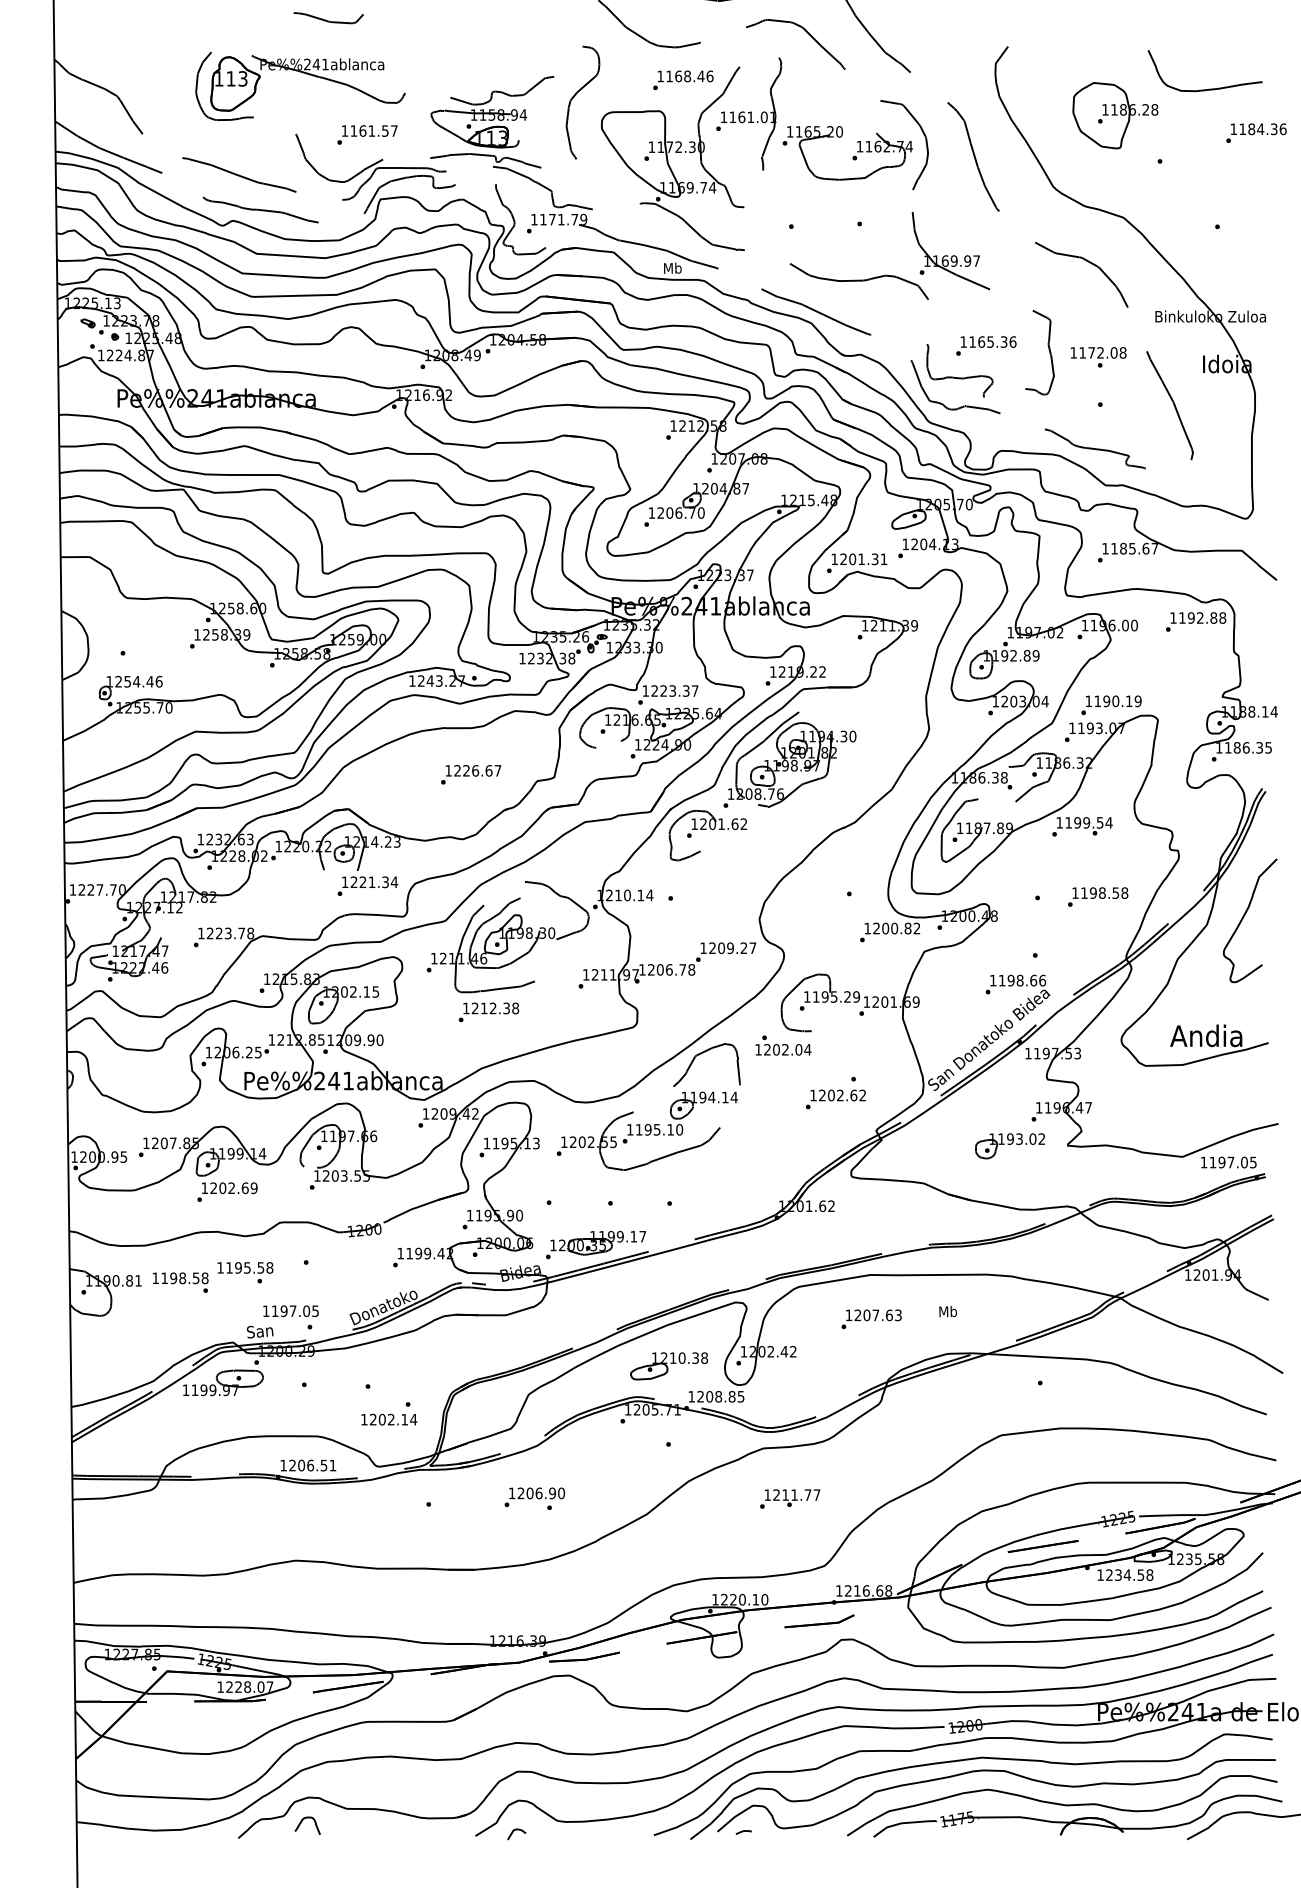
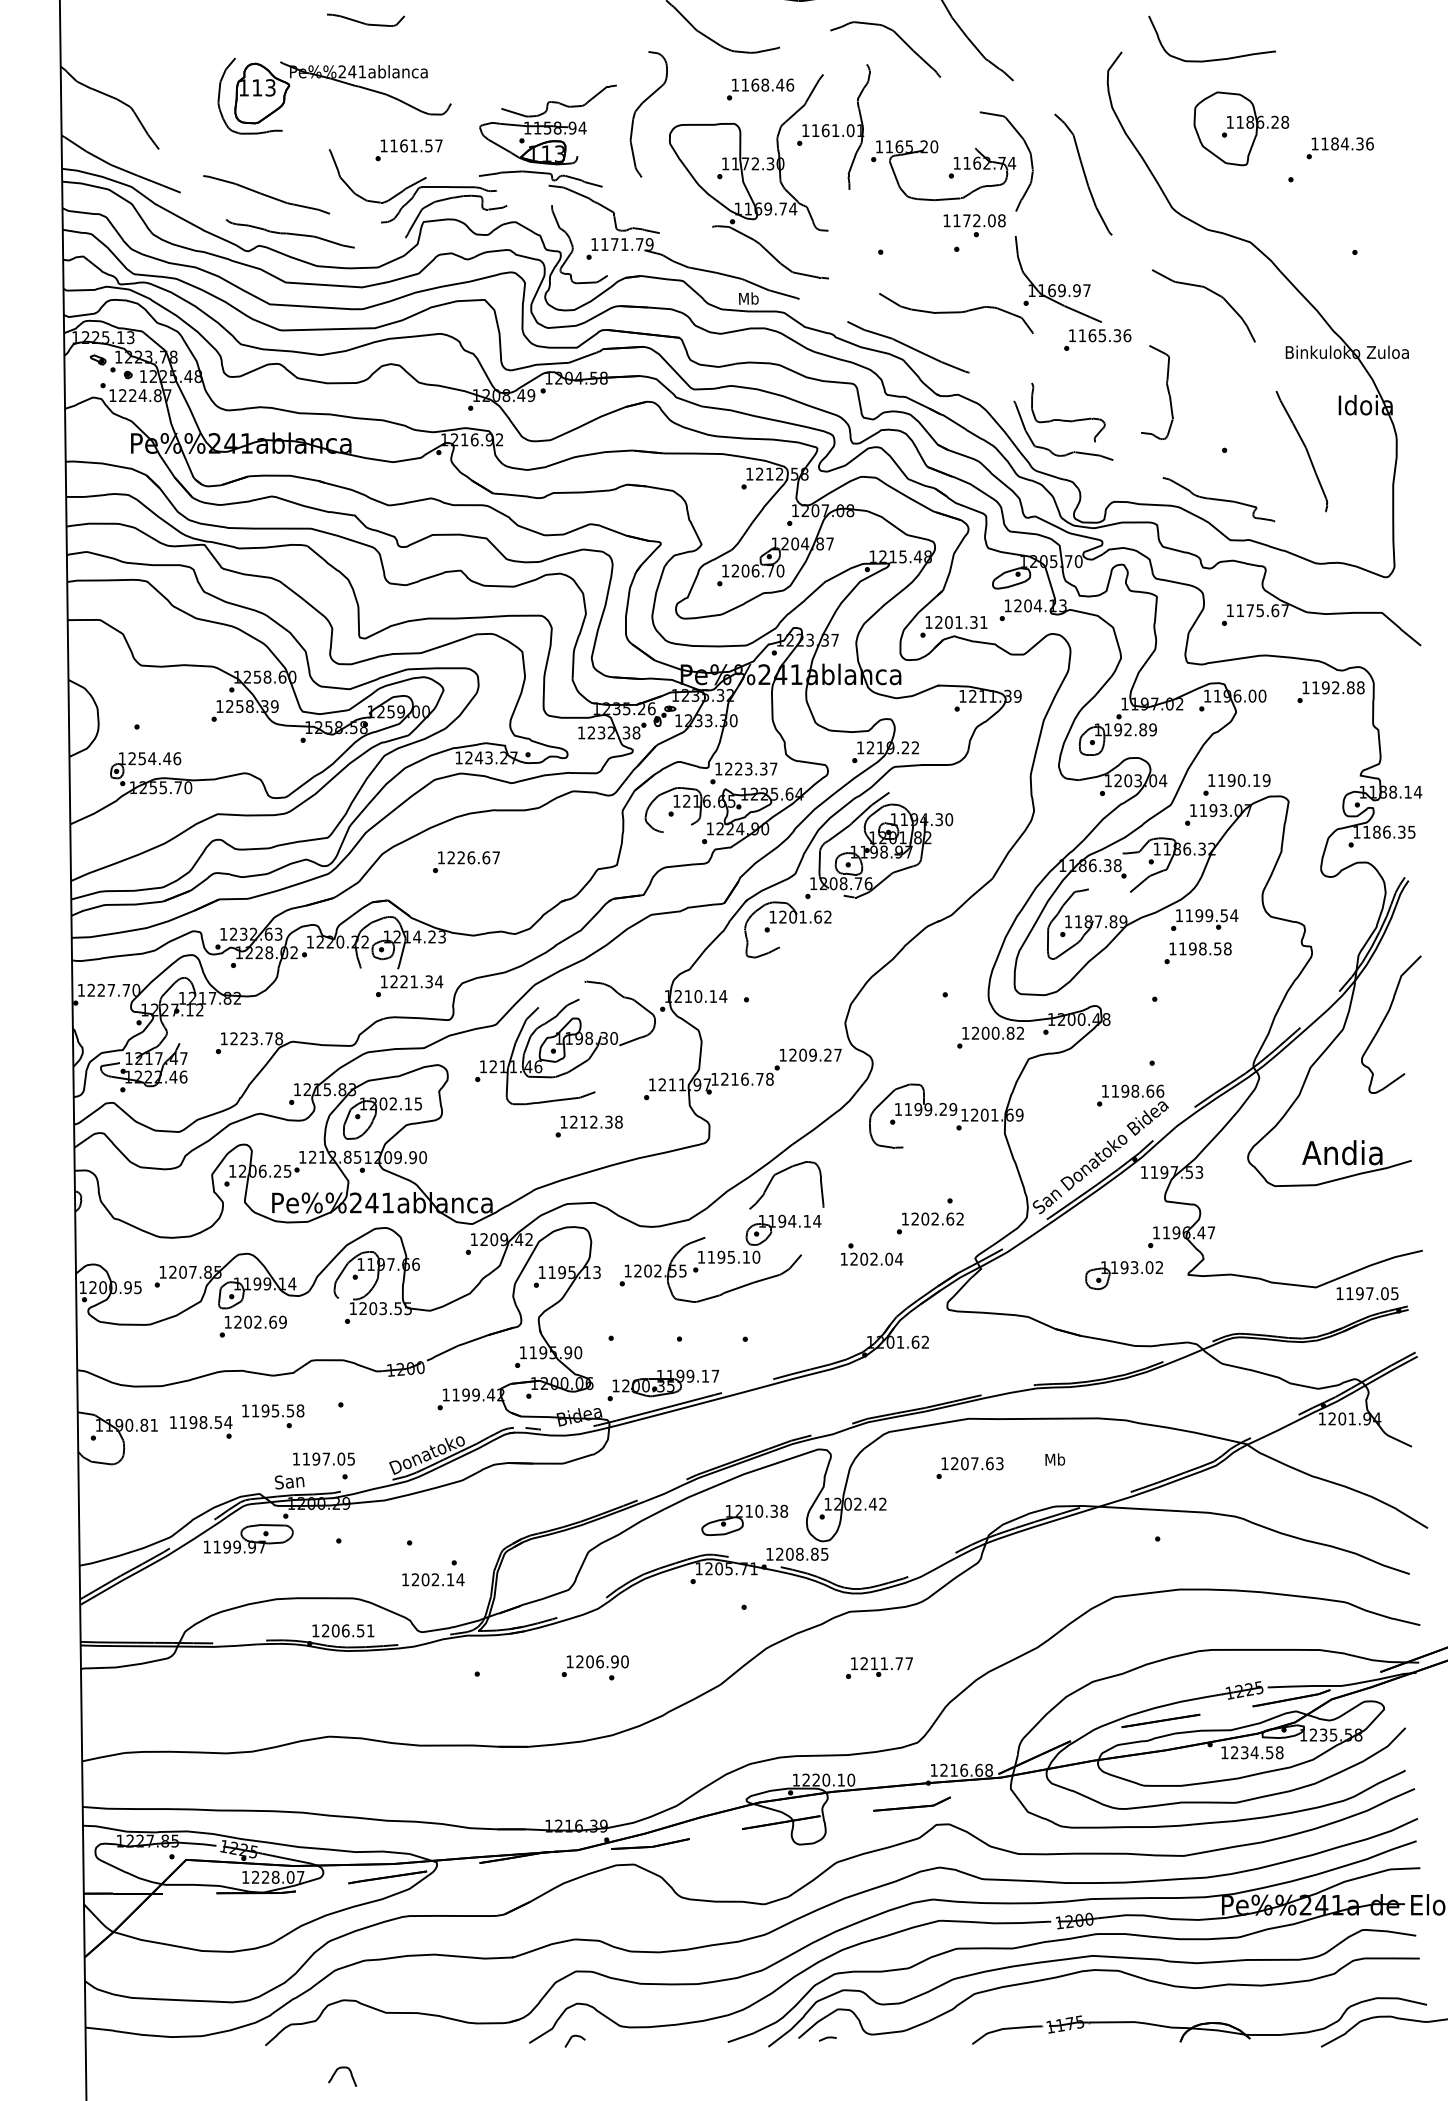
curve: (1204, 89) -> (1211, 59), moved
text: (1255, 133) -> (1339, 148), moved
text: (986, 345) -> (1097, 339), moved
text: (1098, 357) -> (974, 225), moved
text: (1123, 548) -> (1250, 610), 1185.67 -> 1175.67
text: (471, 775) -> (466, 862), moved
text: (1097, 897) -> (1197, 953), moved
text: (659, 969) -> (734, 1078), 1206.78 -> 1216.78
text: (834, 997) -> (928, 1109), 1195.29 -> 1199.29
text: (488, 1012) -> (588, 1126), moved
text: (783, 1045) -> (872, 1254), moved
text: (205, 1278) -> (228, 1422), 1198.58 -> 1198.54
curve: (1061, 1805) -> (1181, 2009), removed
curve: (302, 1822) -> (336, 2072), moved

